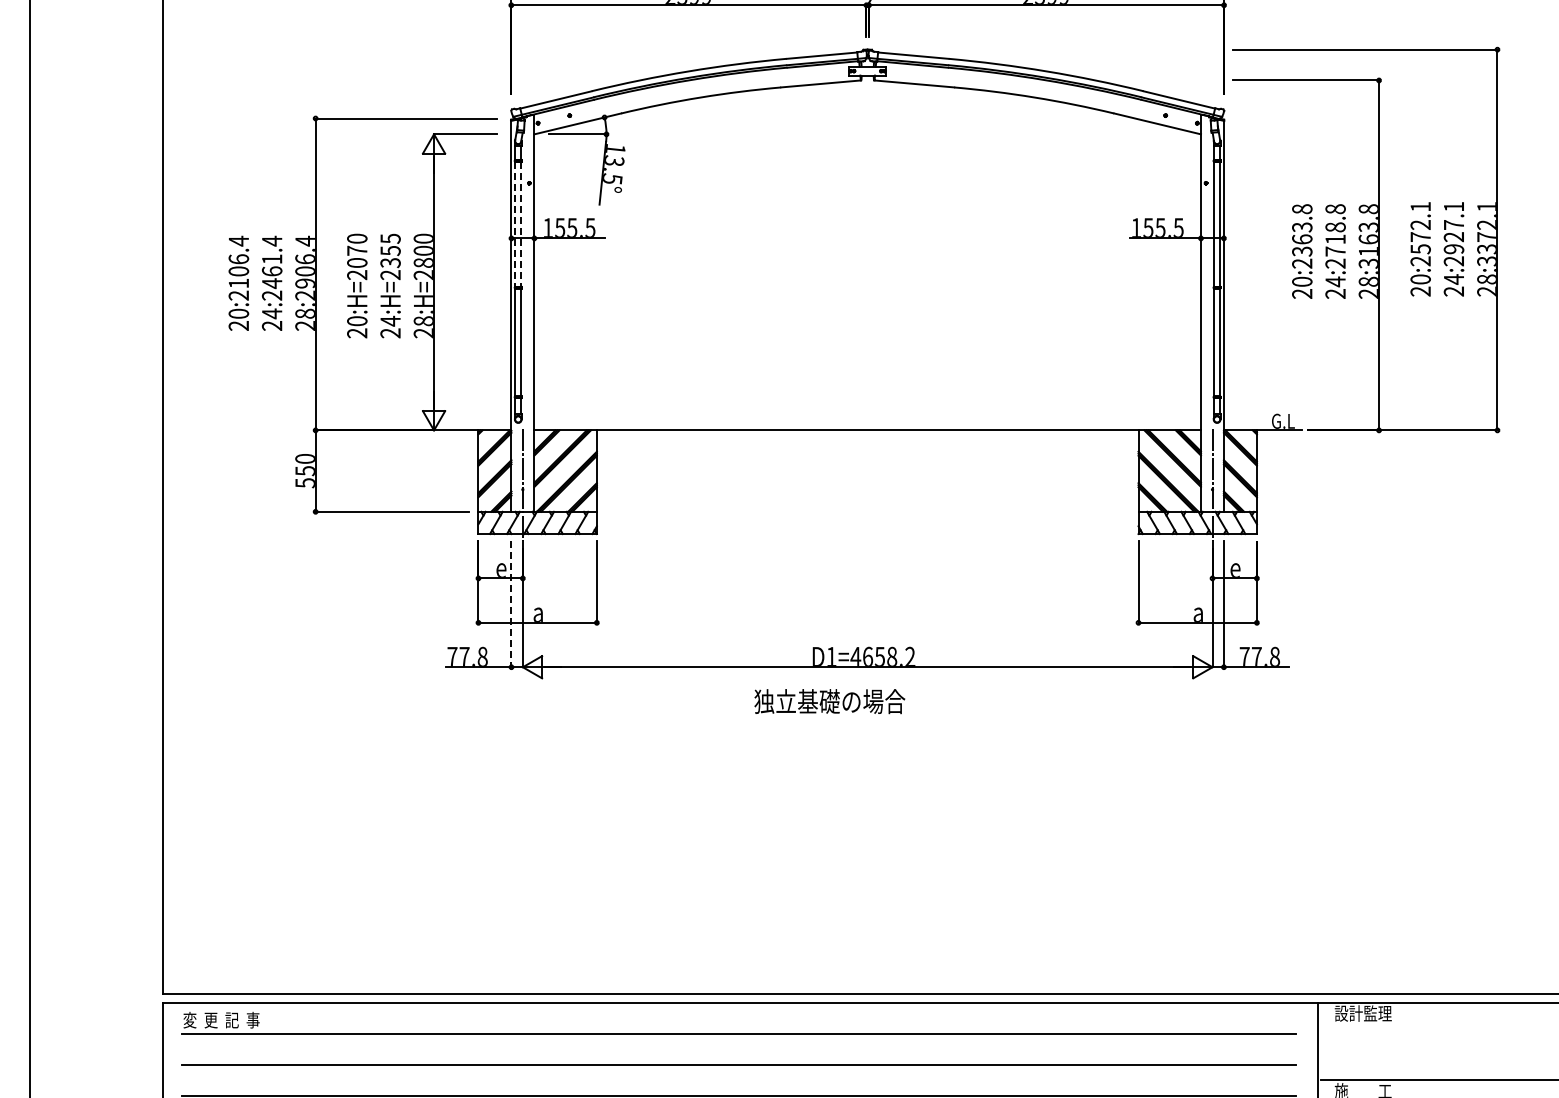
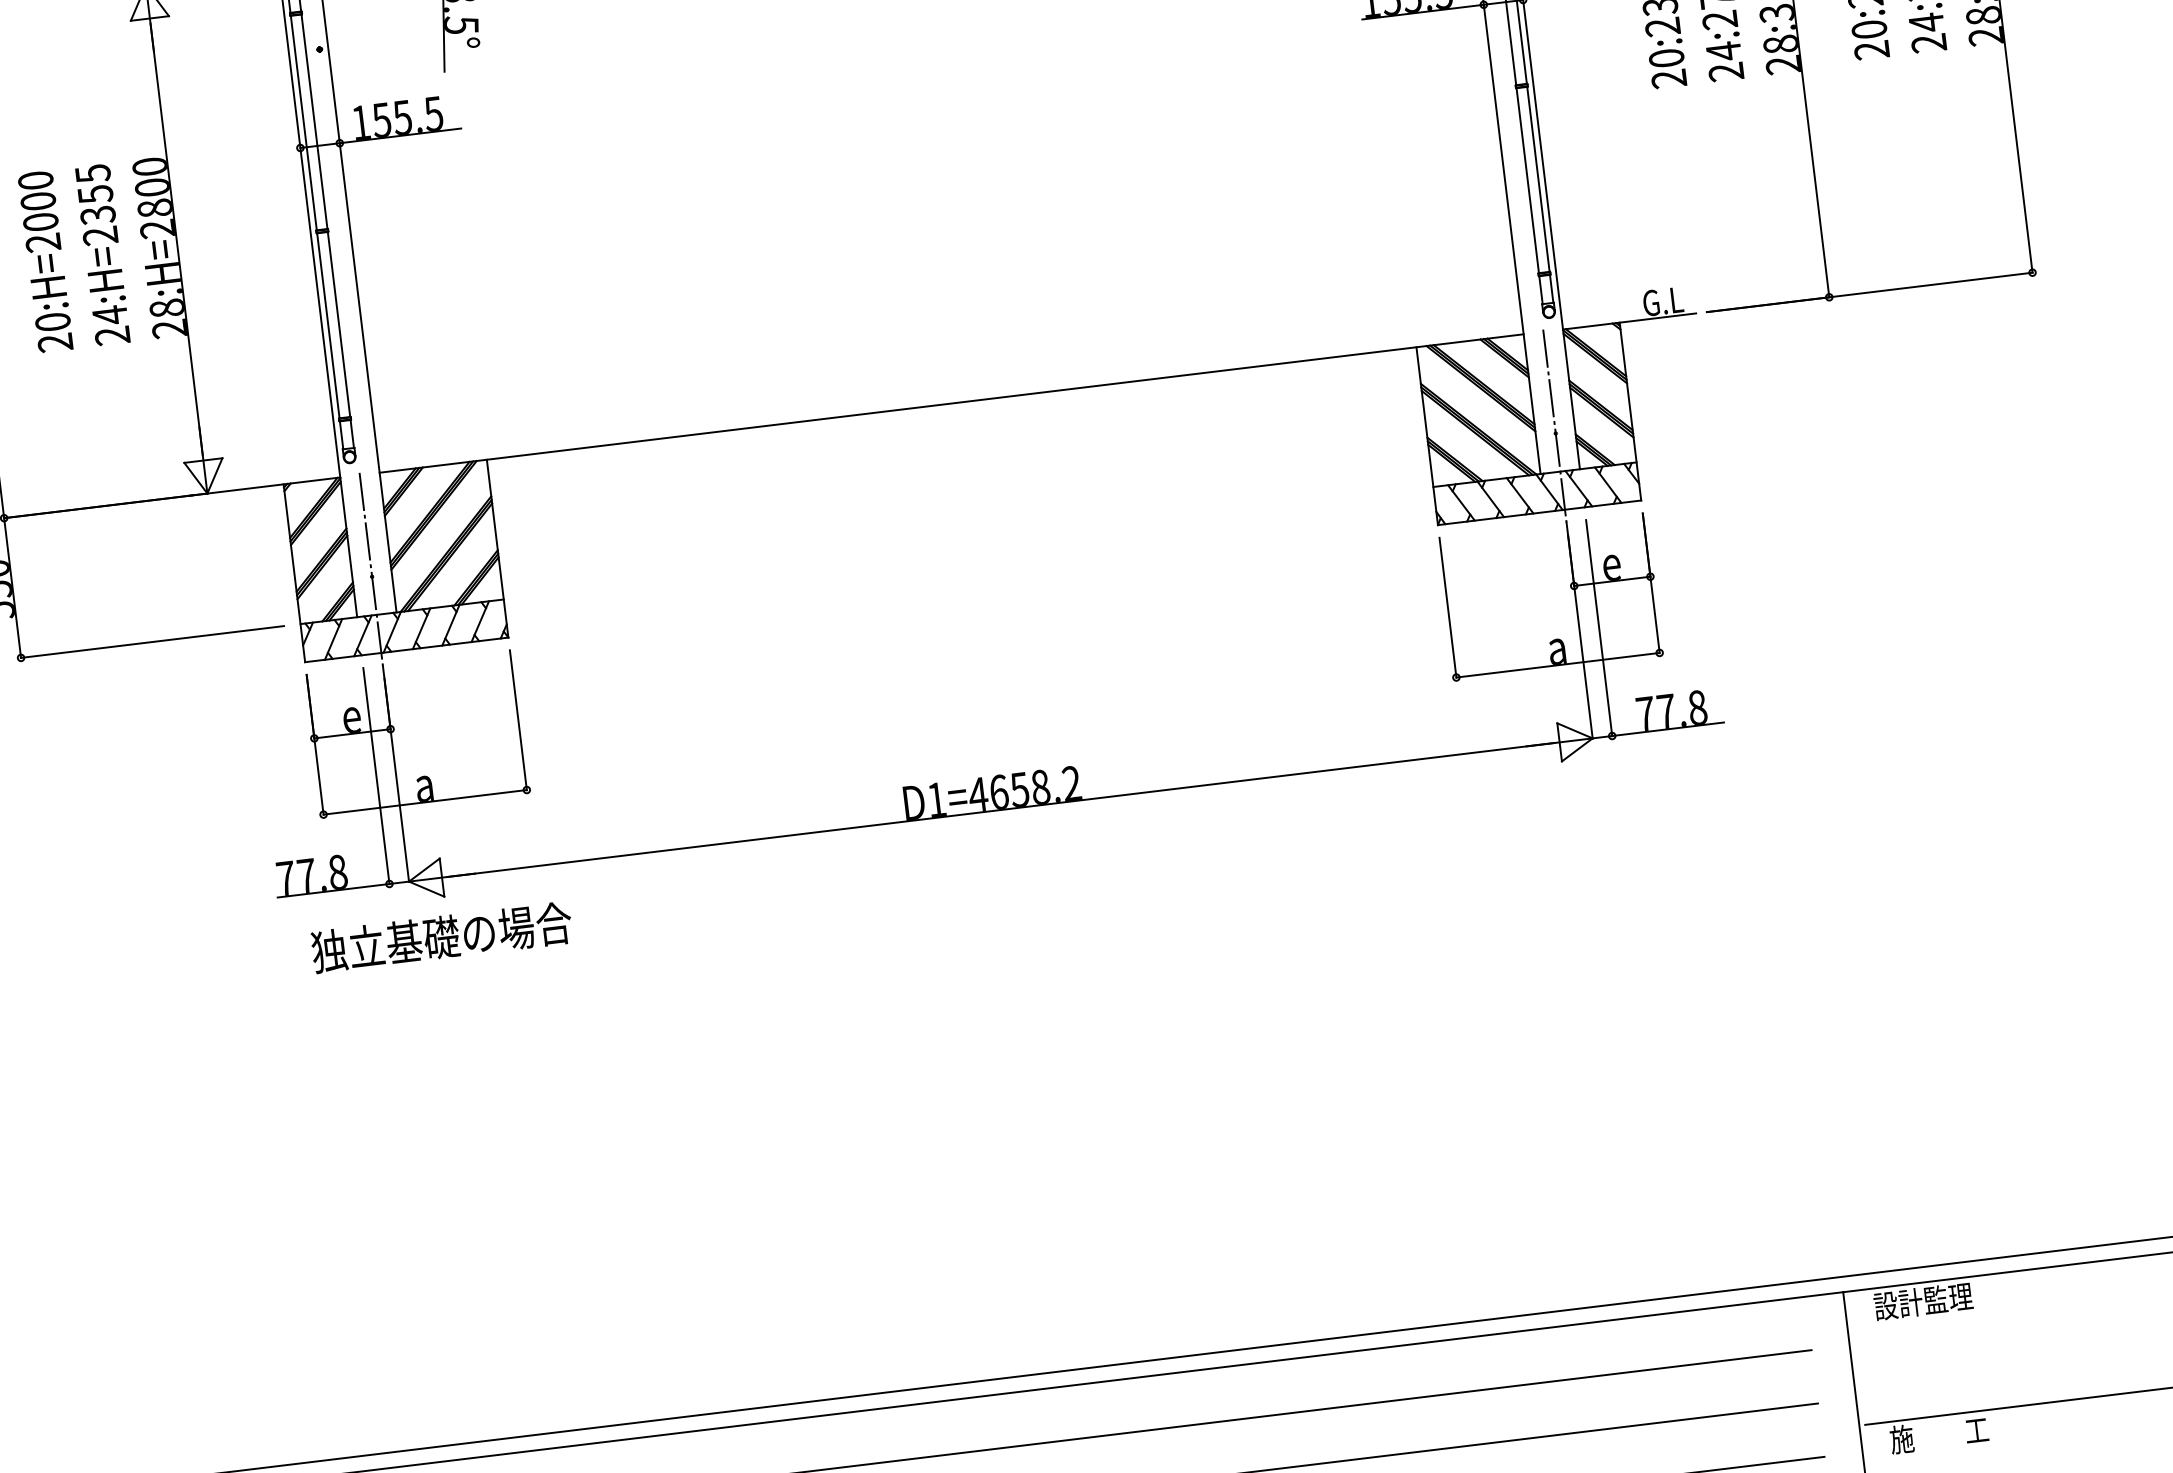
line: (515, 224) -> (304, 123), dashed -> solid
line: (521, 224) -> (314, 122), dashed -> solid
text: (357, 250) -> (38, 200), 20:H=2070 -> 20:H=2000
line: (511, 604) -> (376, 776), dashed -> solid
text: (829, 701) -> (441, 937), moved

